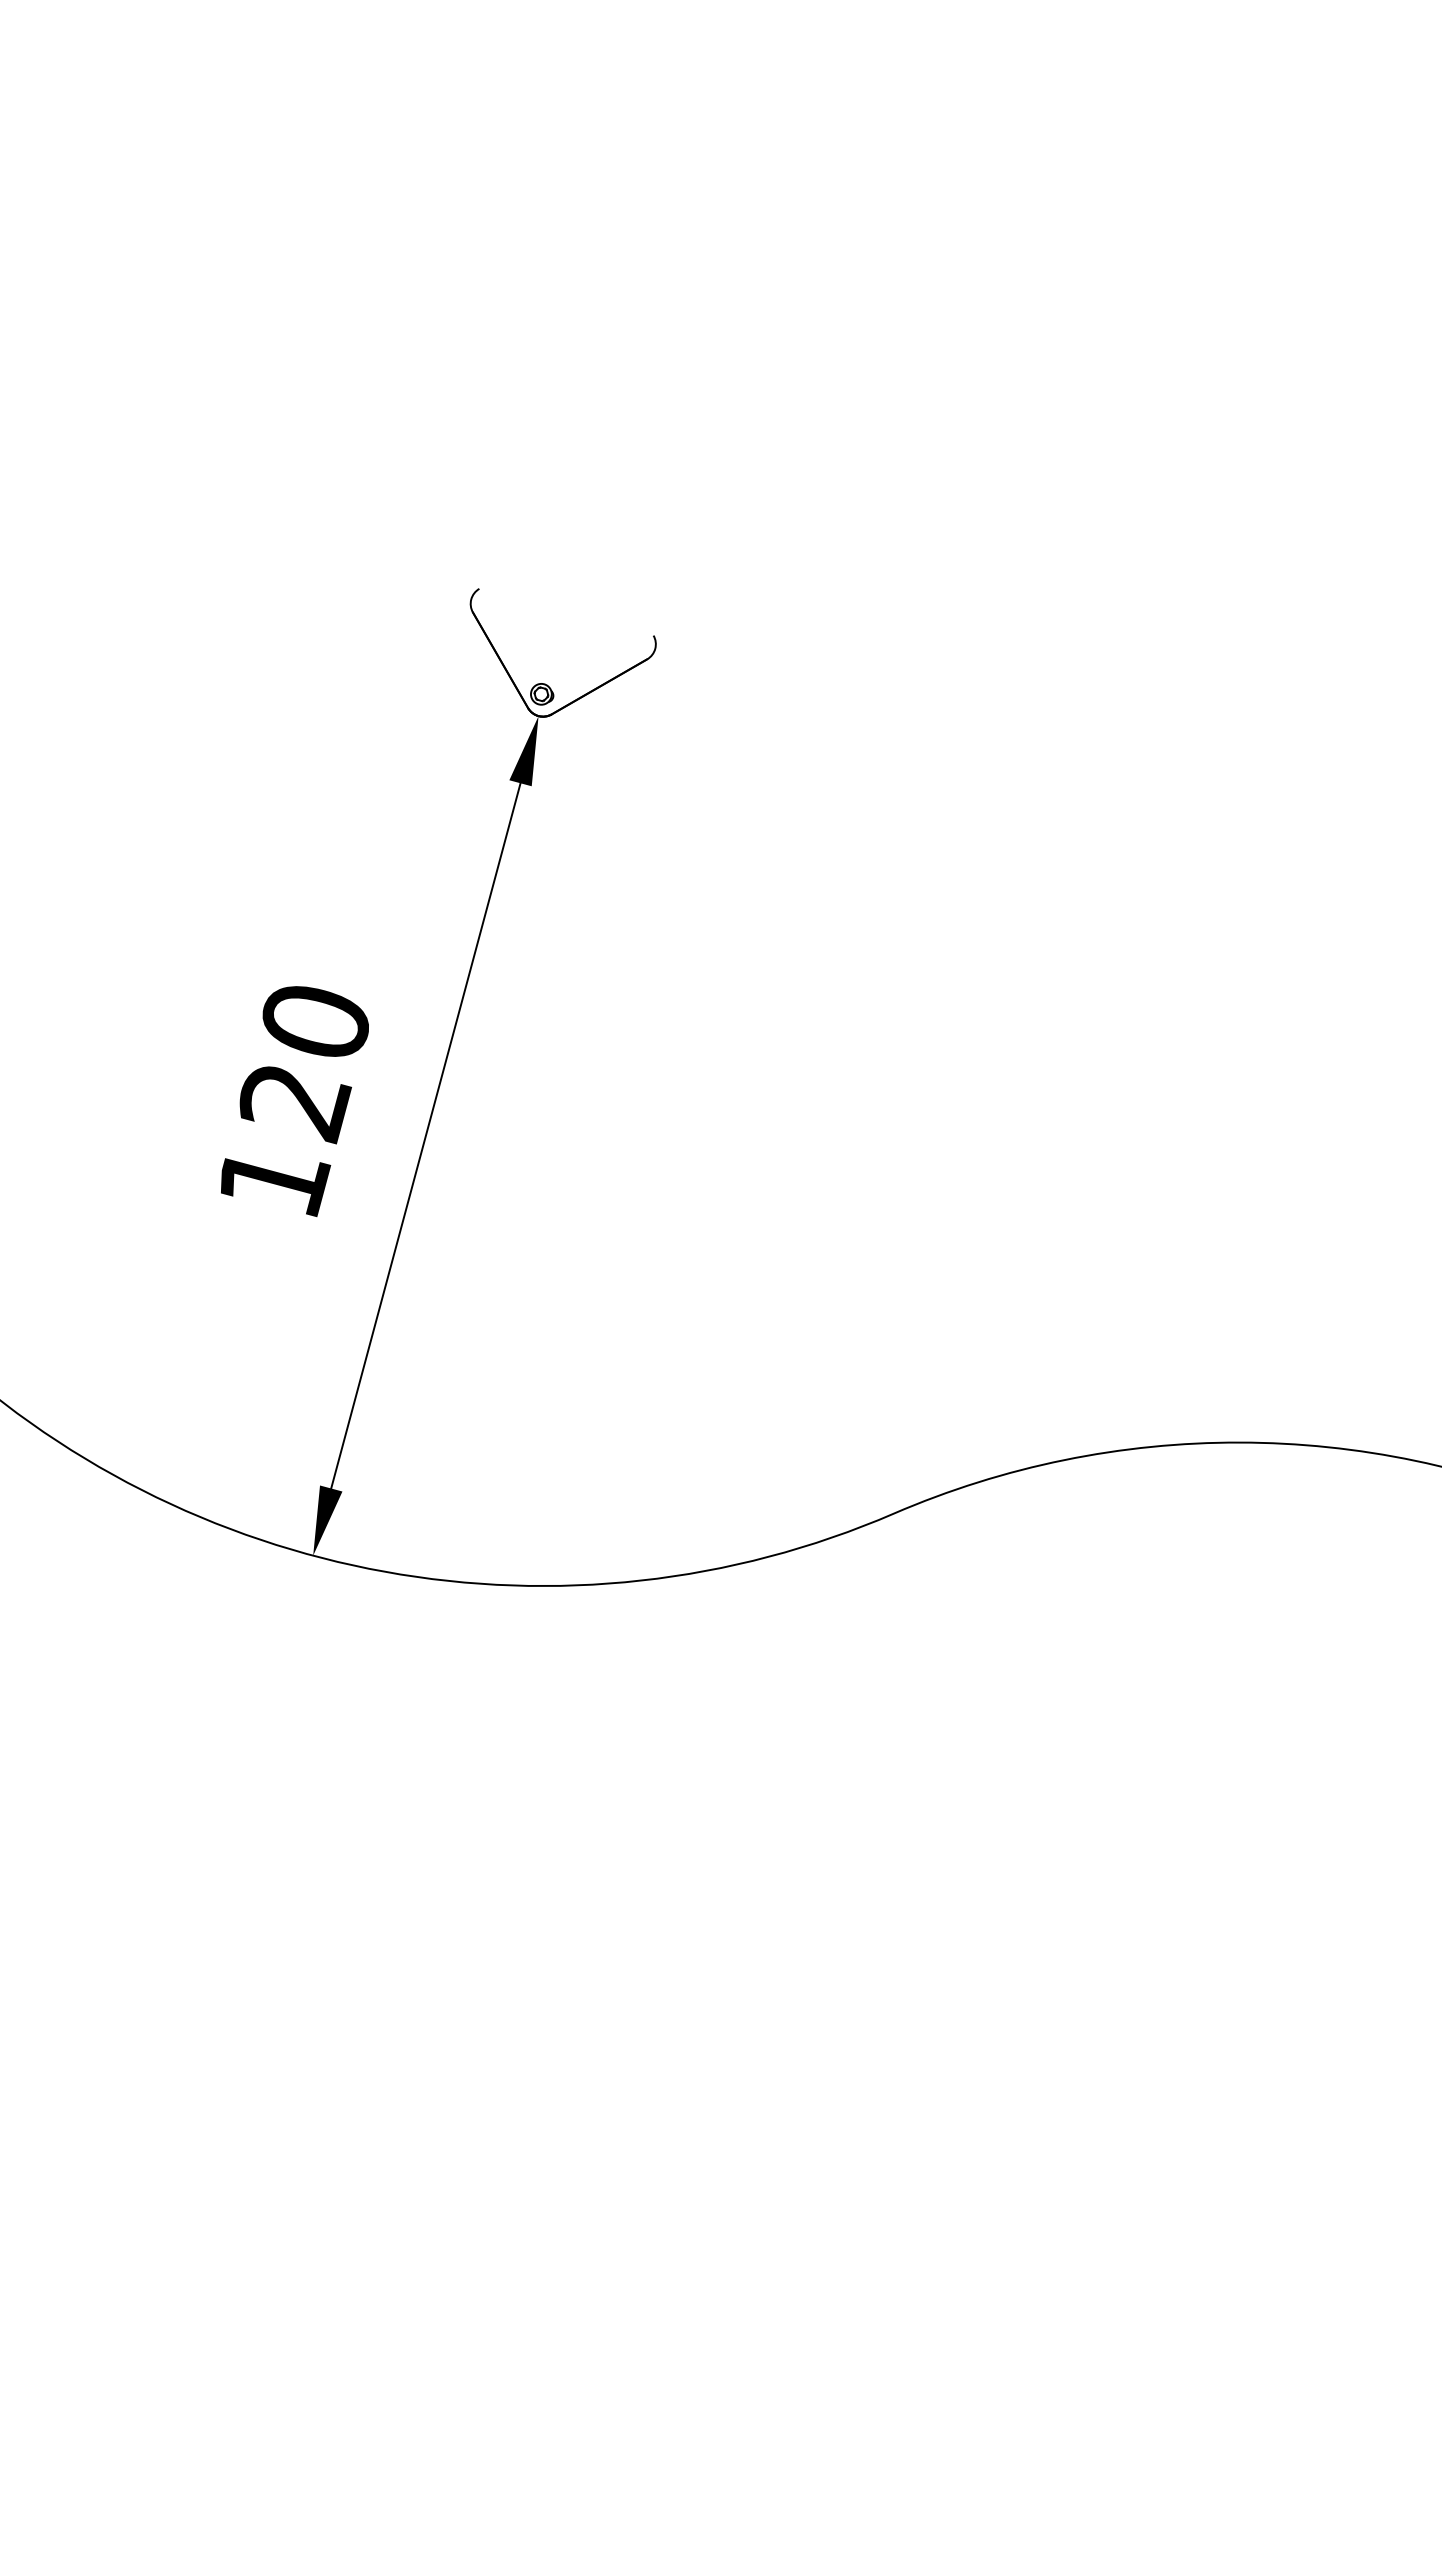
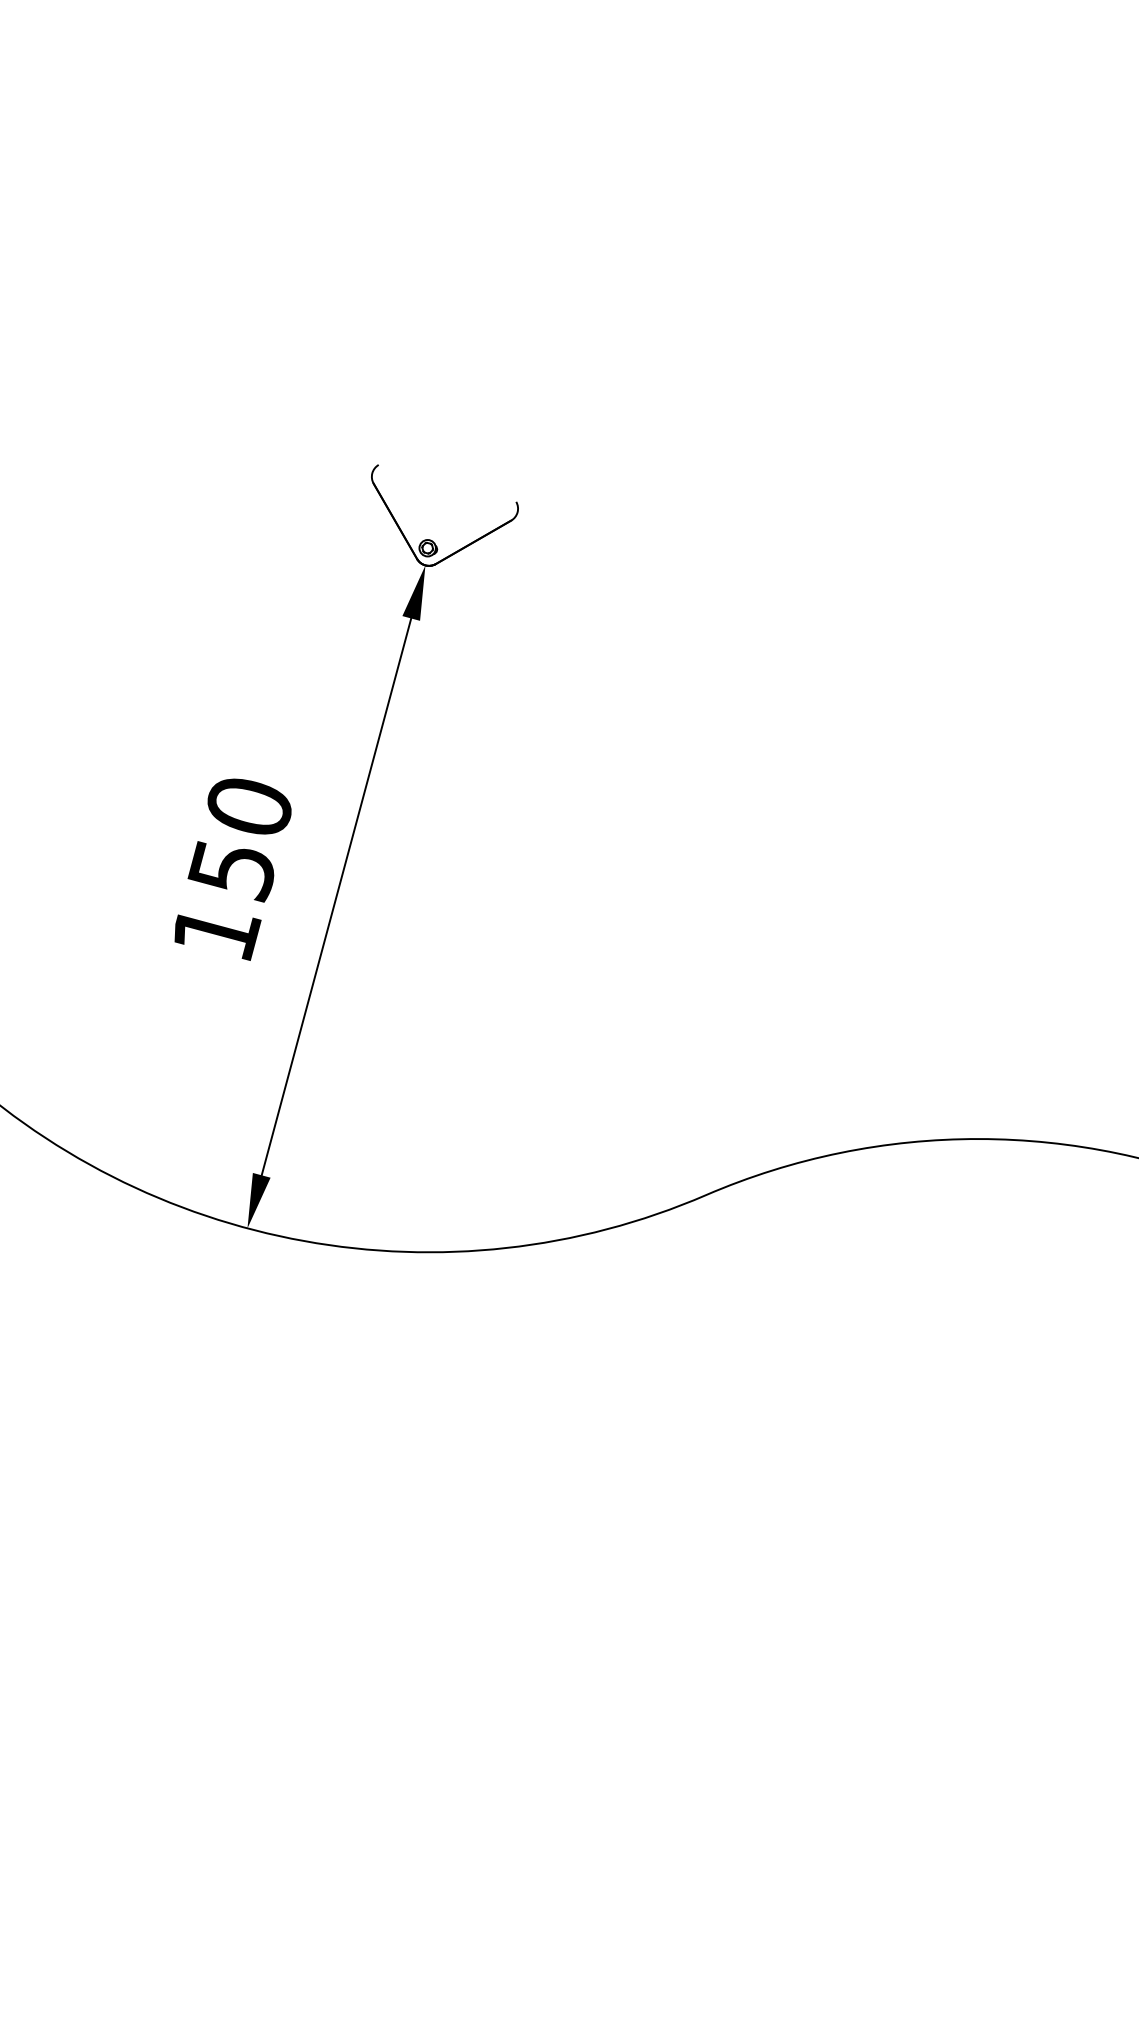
text: (294, 1104) -> (232, 872), 120 -> 150

